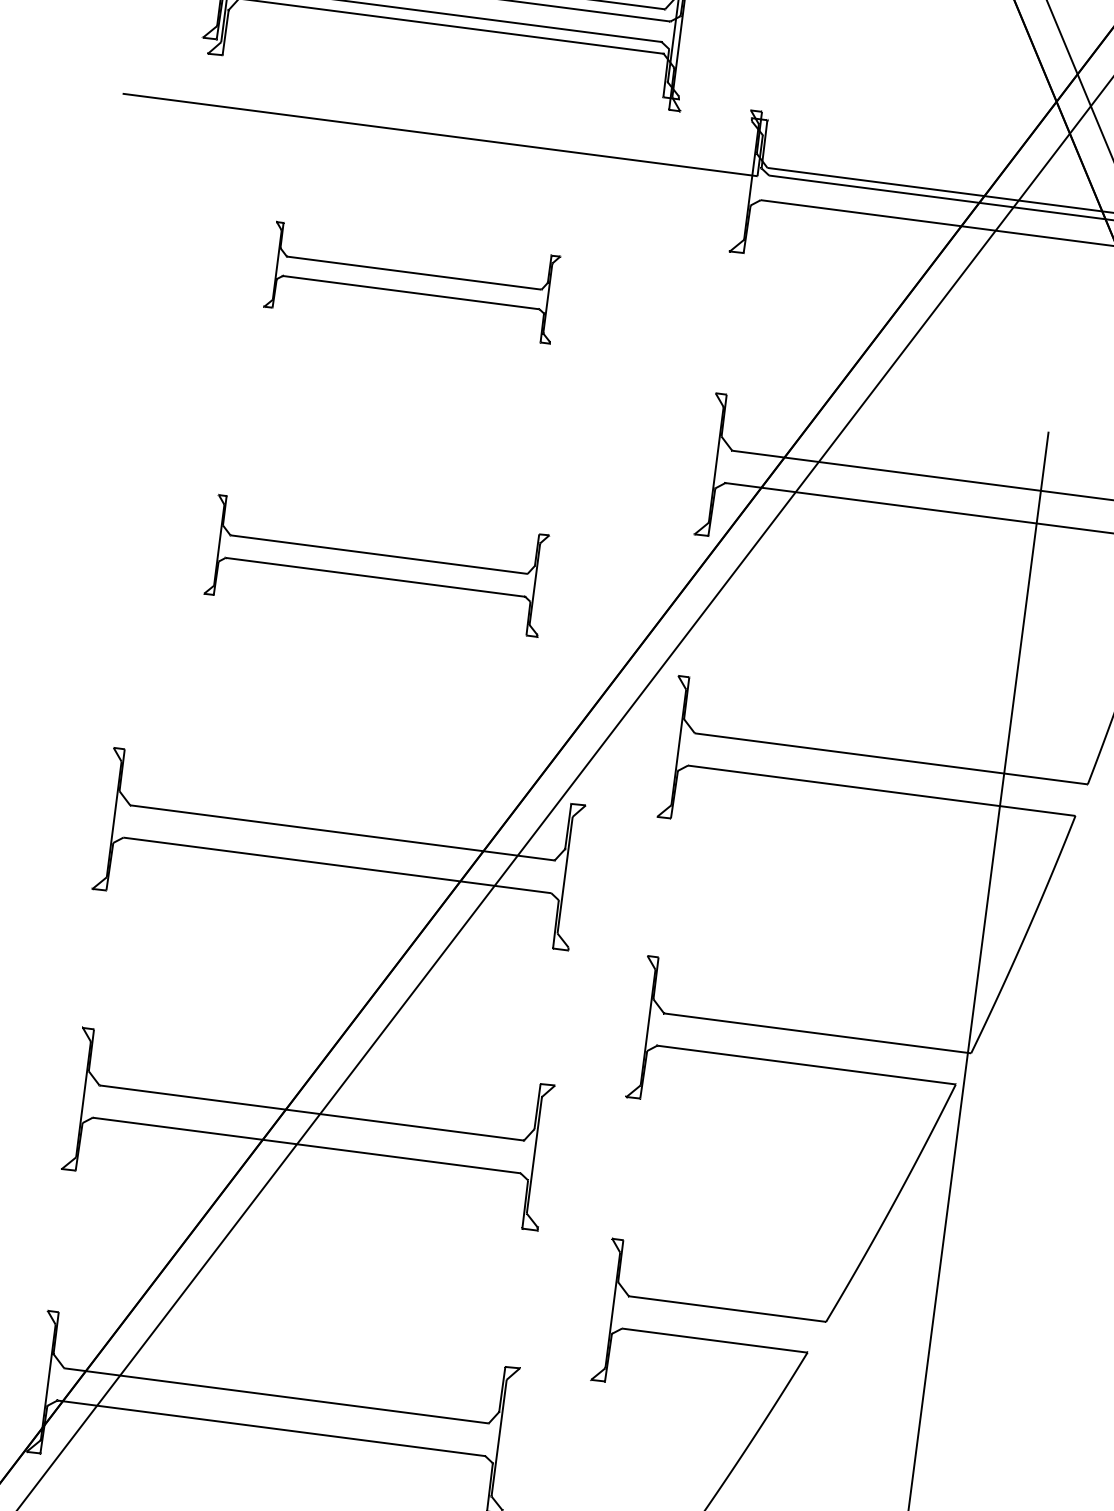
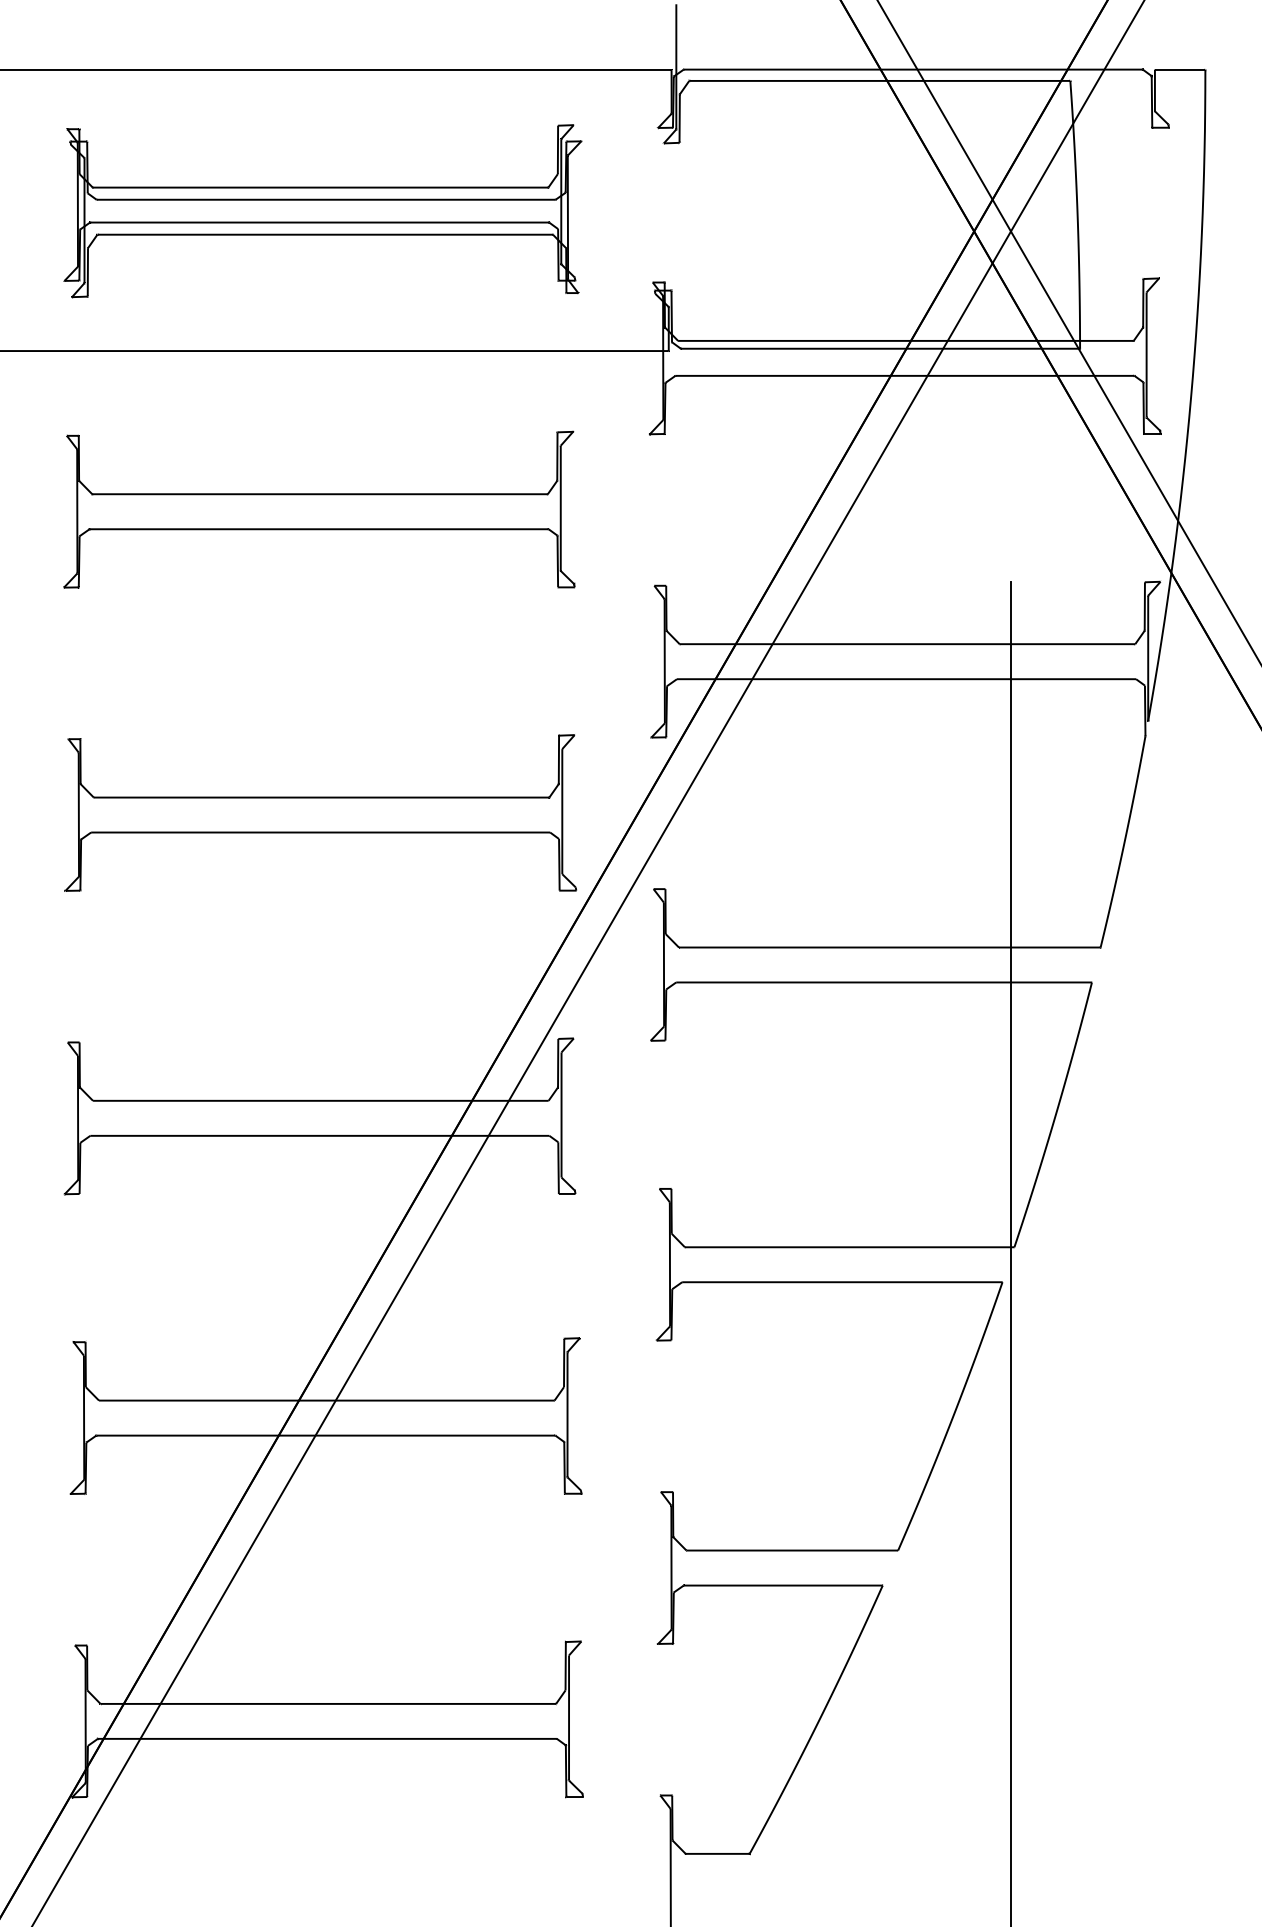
part: (412, 281) -> (319, 509), size x1.67
part: (377, 564) -> (320, 812), size x1.43

